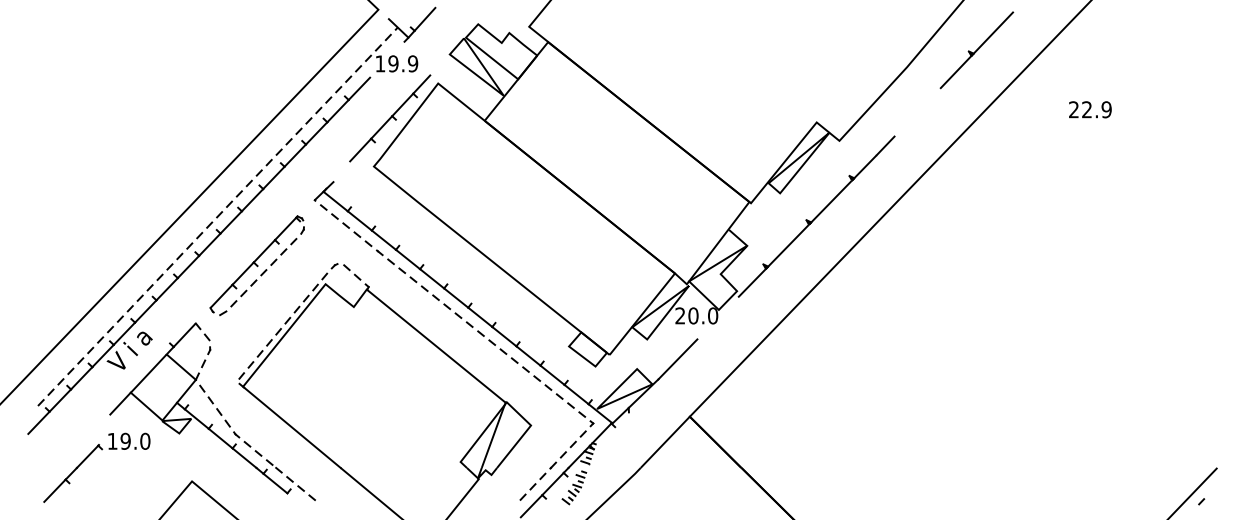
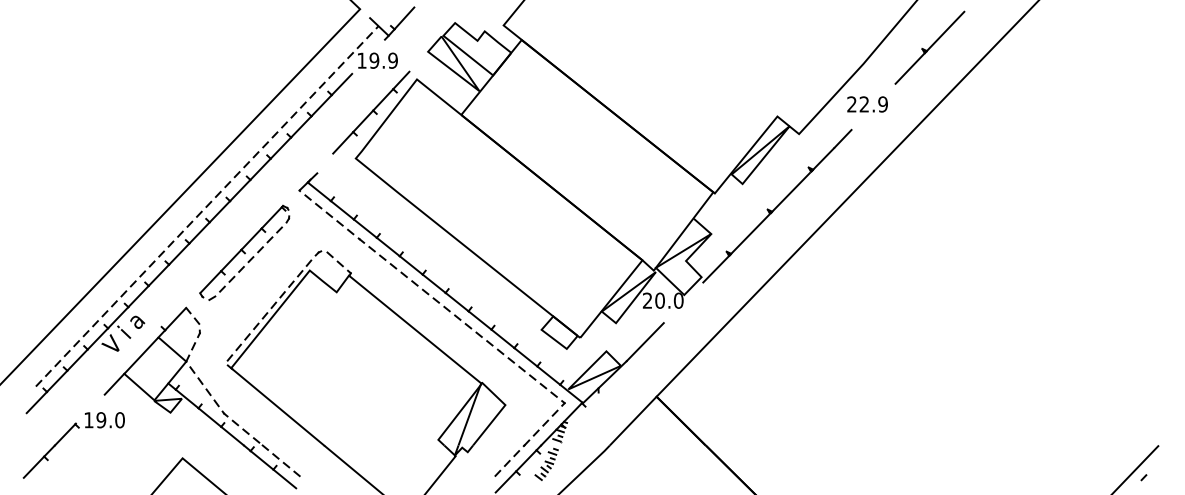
text: (1090, 109) -> (867, 104), moved
part: (87, 458) -> (64, 436), moved
line: (299, 502) -> (284, 478), added

